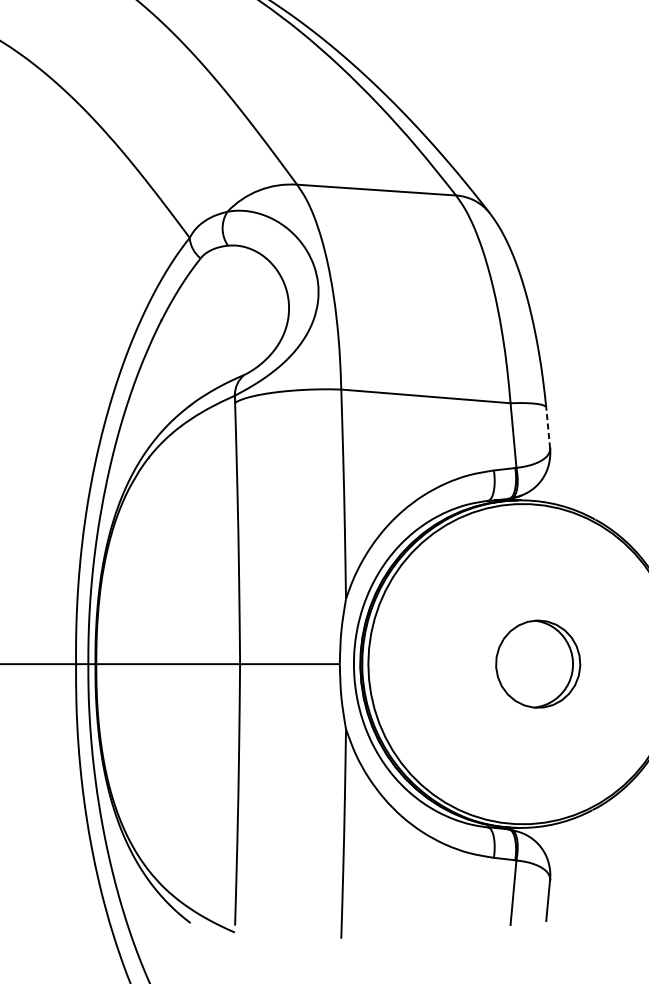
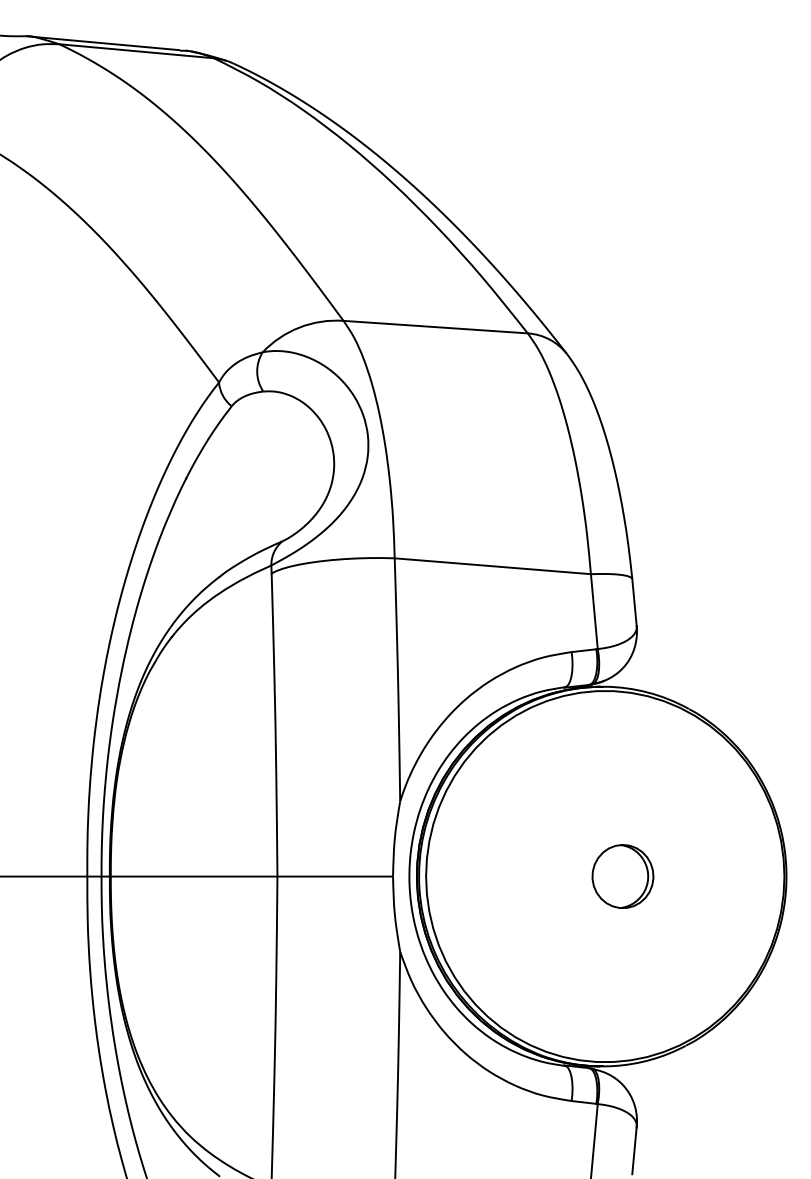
line: (548, 427) -> (634, 602), dashed -> solid
part: (537, 664) -> (622, 876), size x0.62

